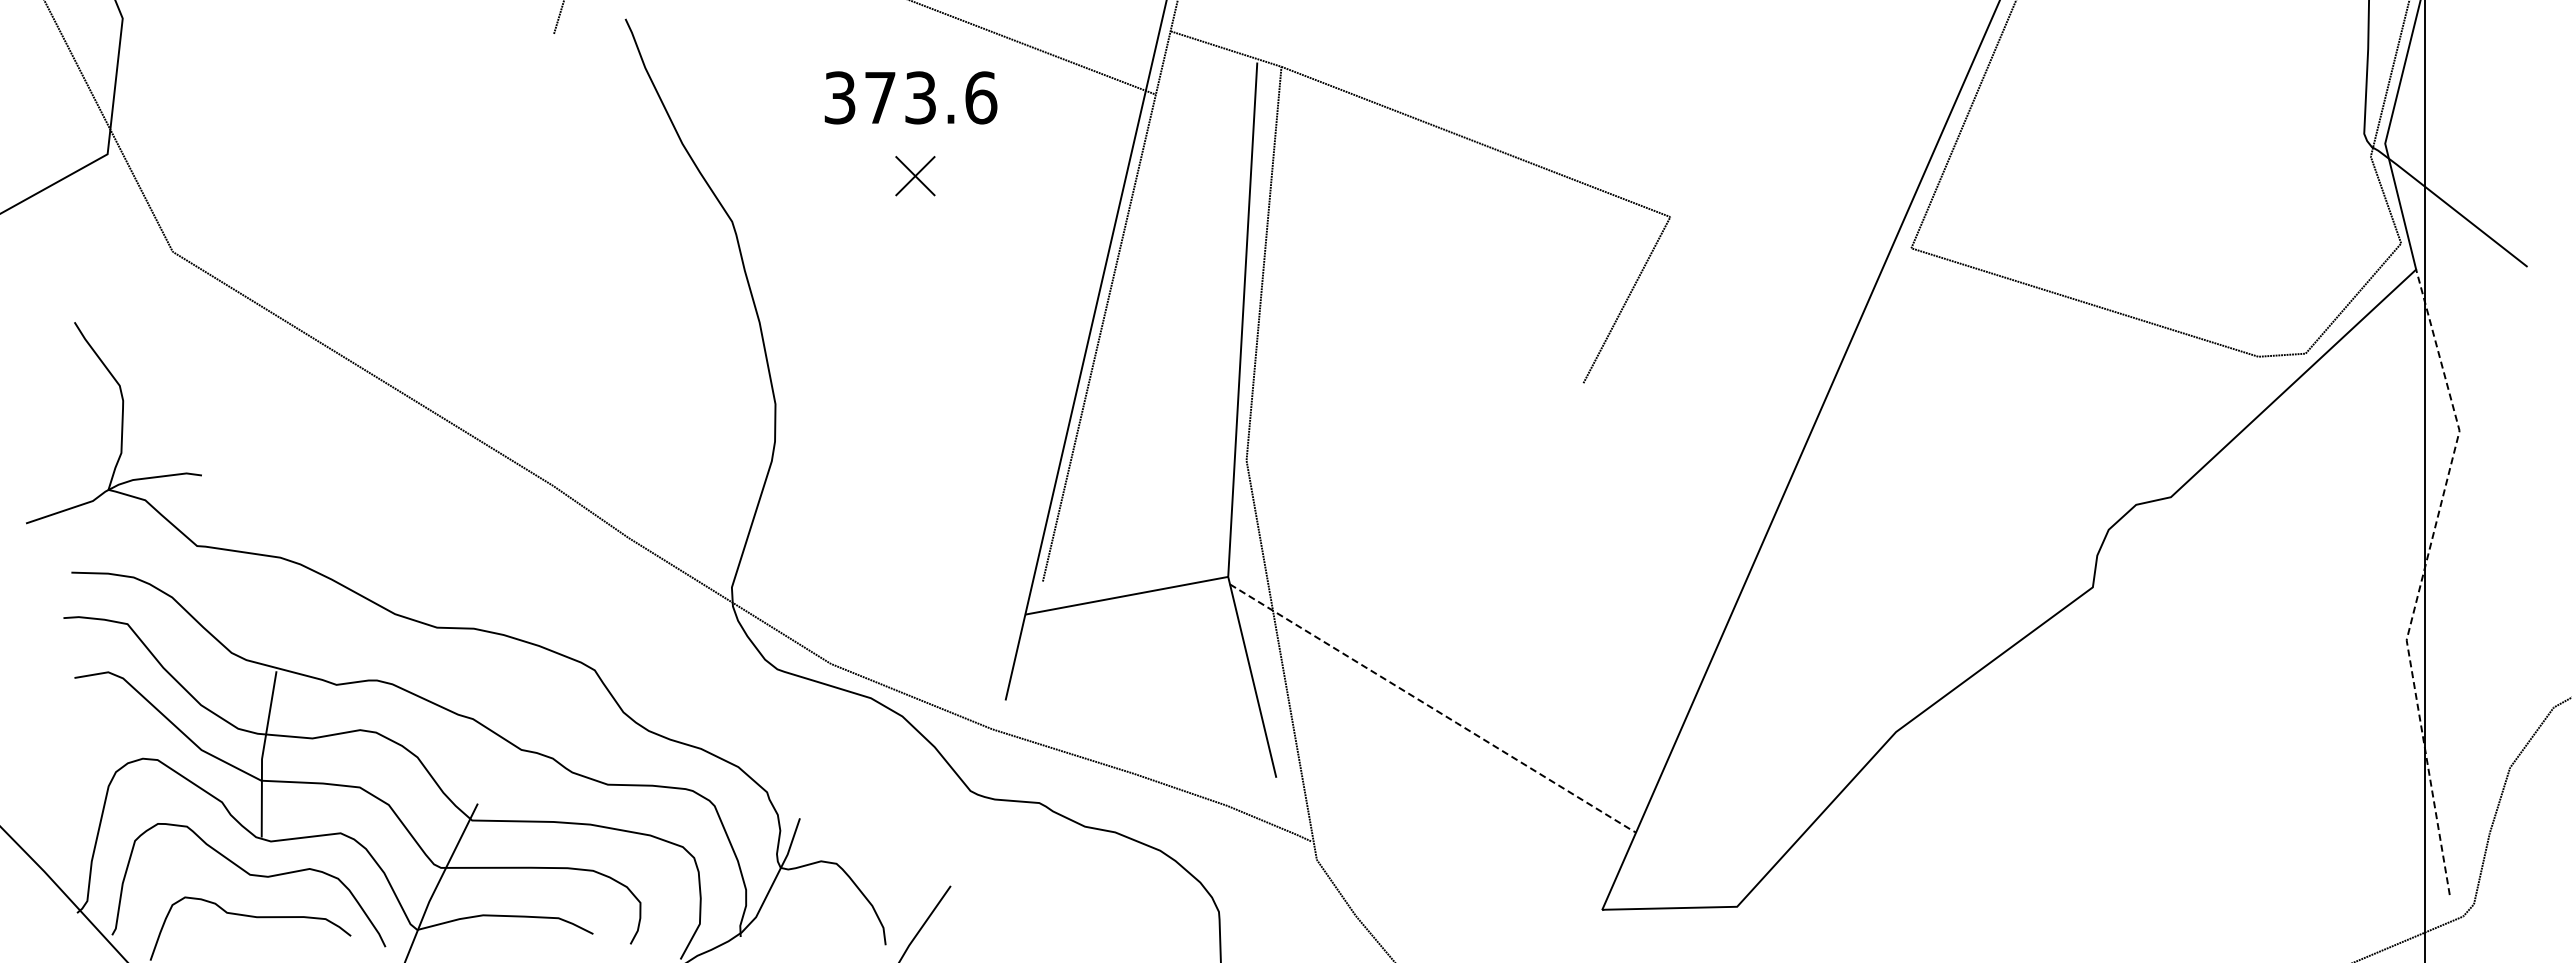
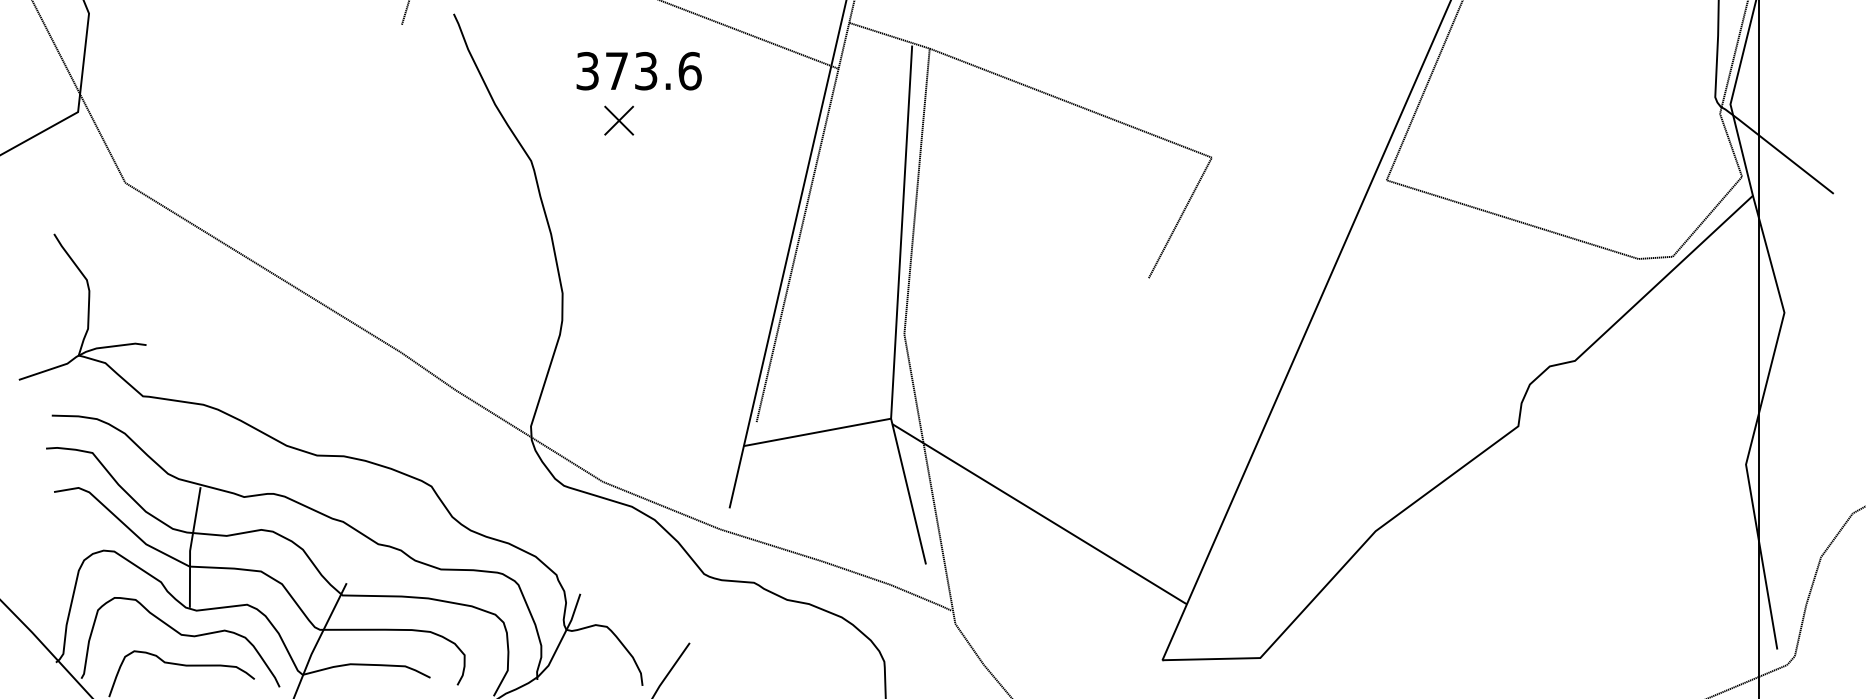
text: (910, 97) -> (638, 70), moved
part: (915, 176) -> (619, 120), moved
line: (2422, 579) -> (1757, 420), dashed -> solid
line: (1434, 709) -> (1040, 514), dashed -> solid

